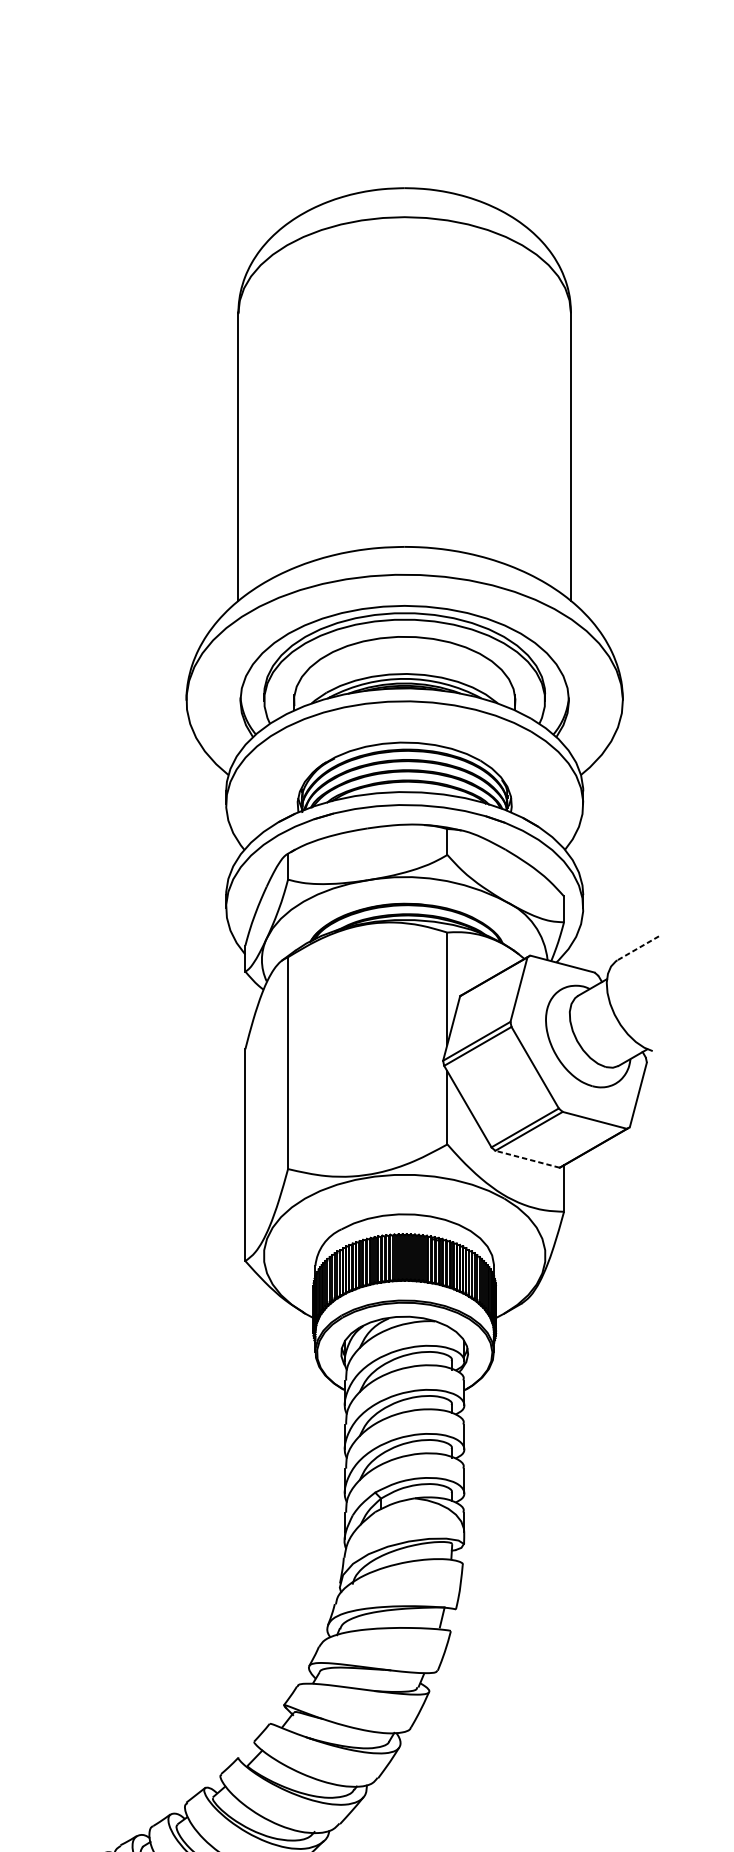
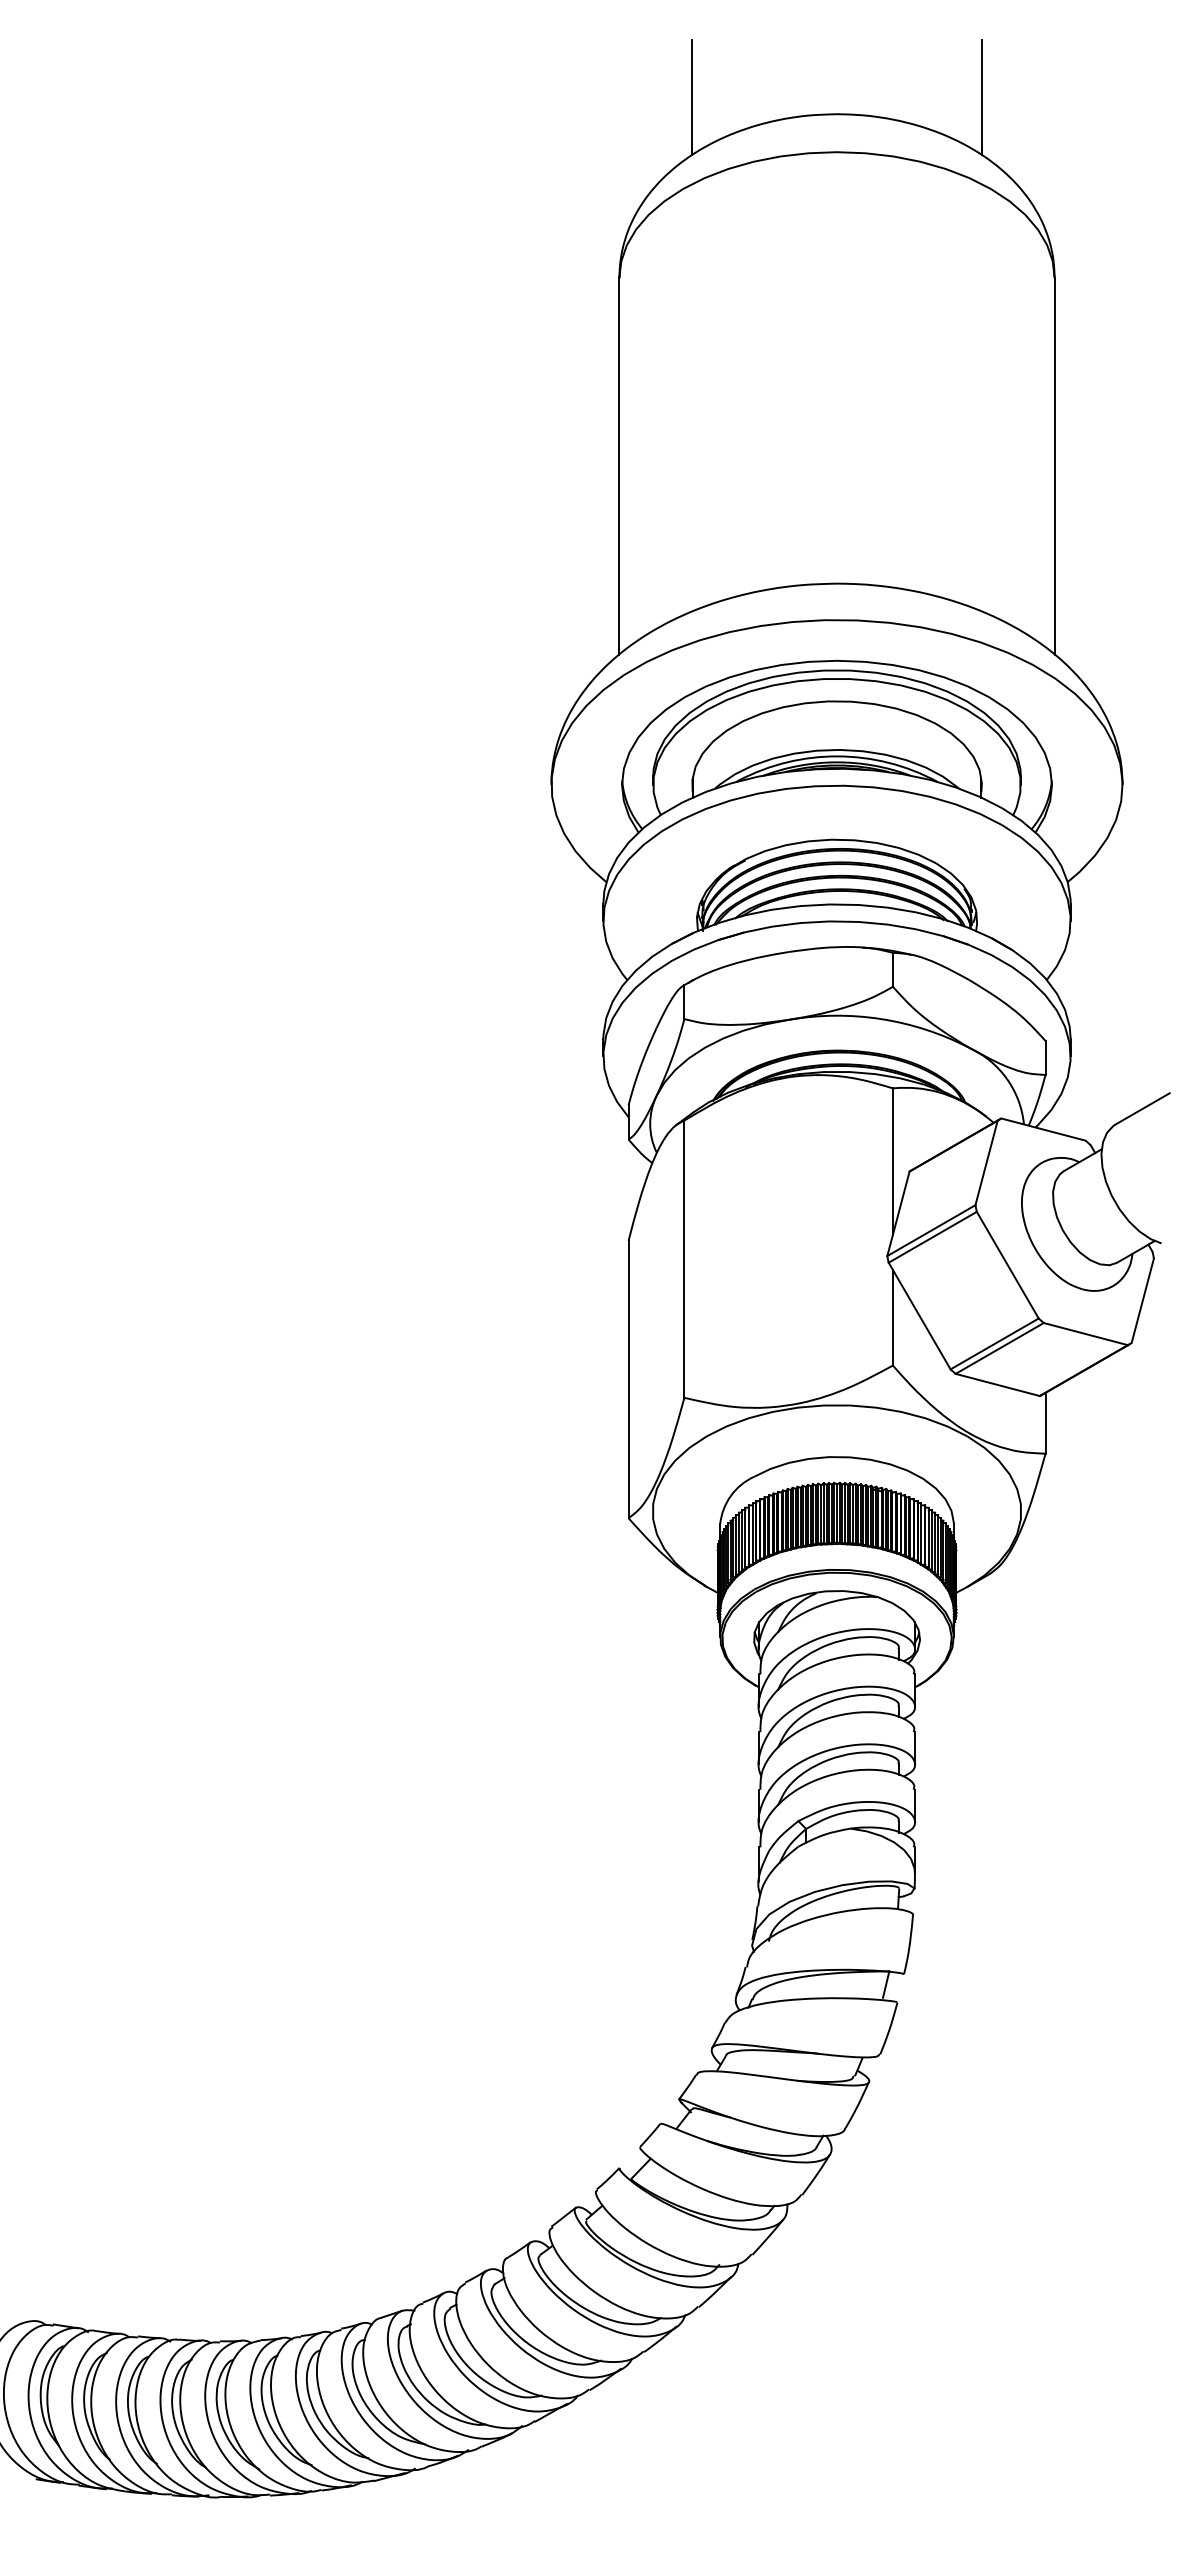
line: (293, 175) -> (691, 97), added
line: (515, 175) -> (982, 97), added
line: (638, 948) -> (1142, 1109), dashed -> solid
line: (527, 1158) -> (997, 1384), dashed -> solid

